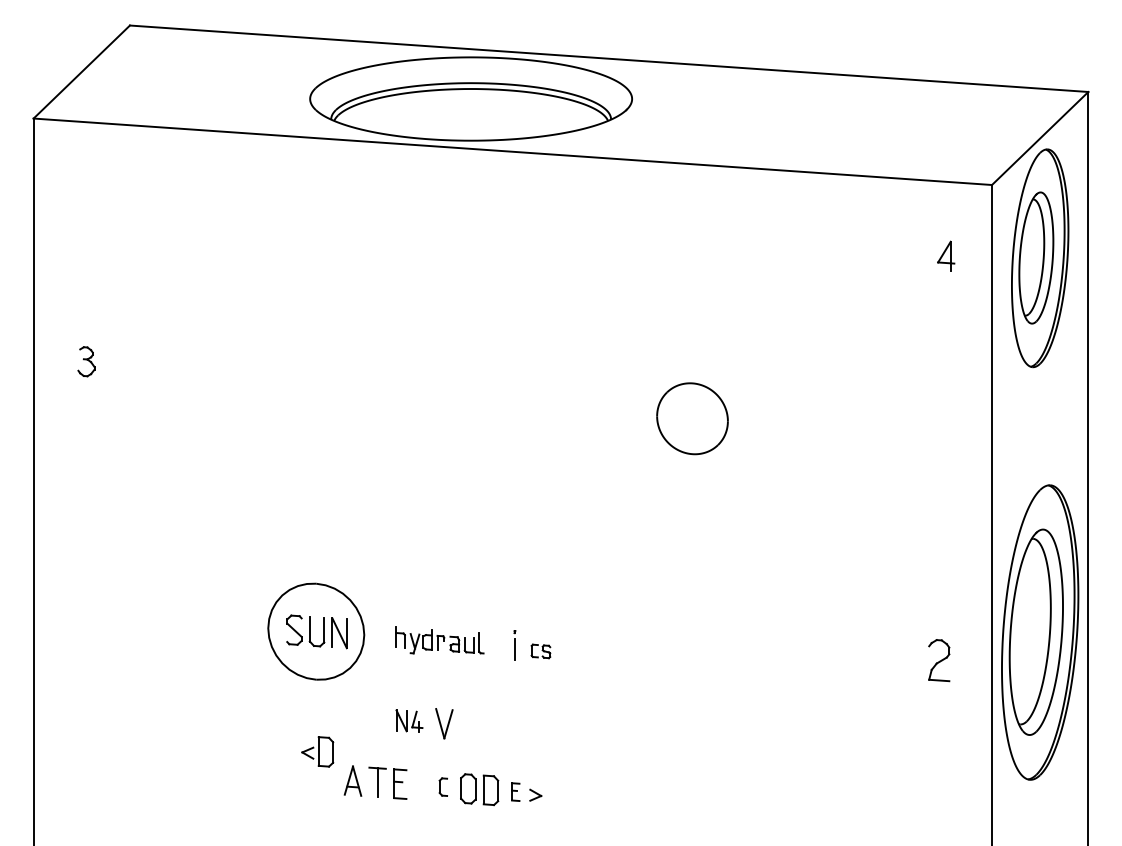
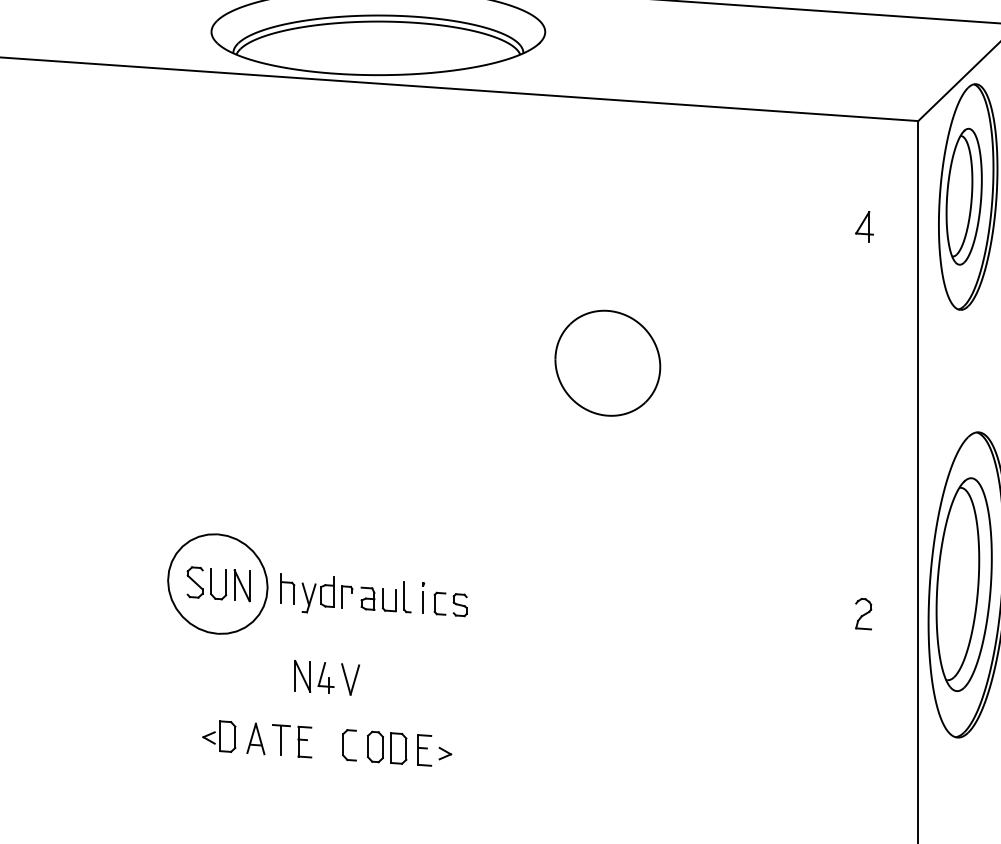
part: (946, 255) -> (864, 226), moved
part: (692, 418) -> (607, 363), size x1.43
part: (439, 640) -> (345, 593), size x1.43
part: (540, 651) -> (450, 604), size x1.67
part: (939, 660) -> (863, 613), size x0.71
part: (409, 720) -> (314, 676), size x1.43
part: (317, 751) -> (219, 736), moved
part: (443, 786) -> (349, 744), size x1.67
part: (515, 791) -> (424, 749), size x1.67

